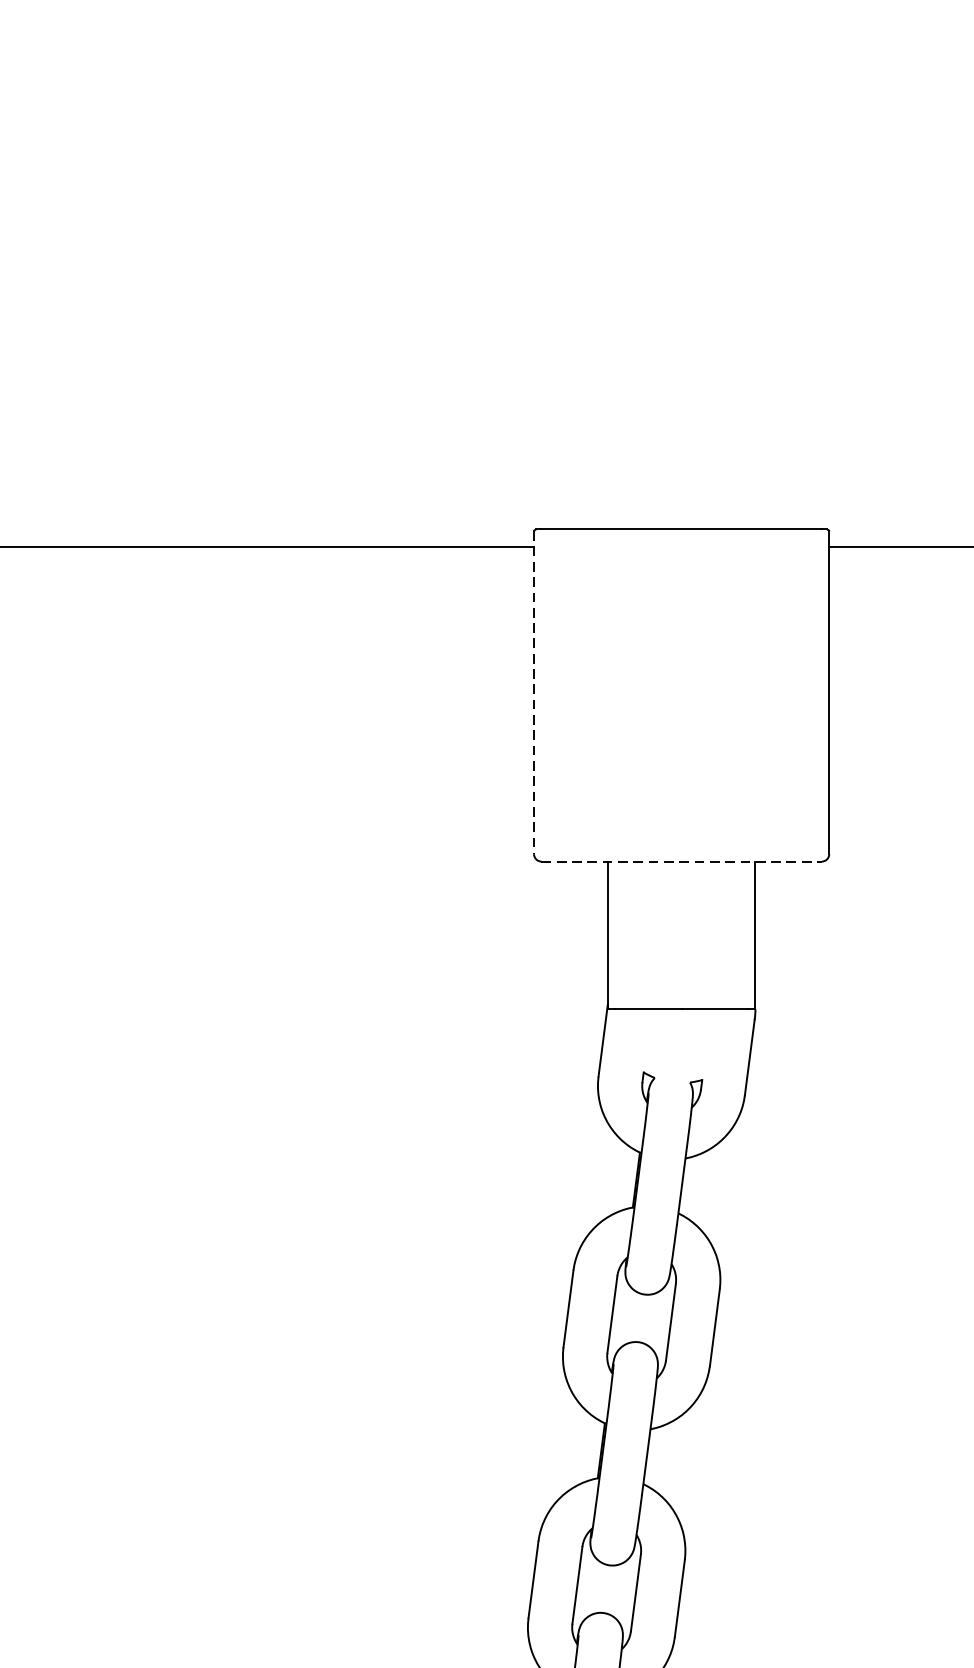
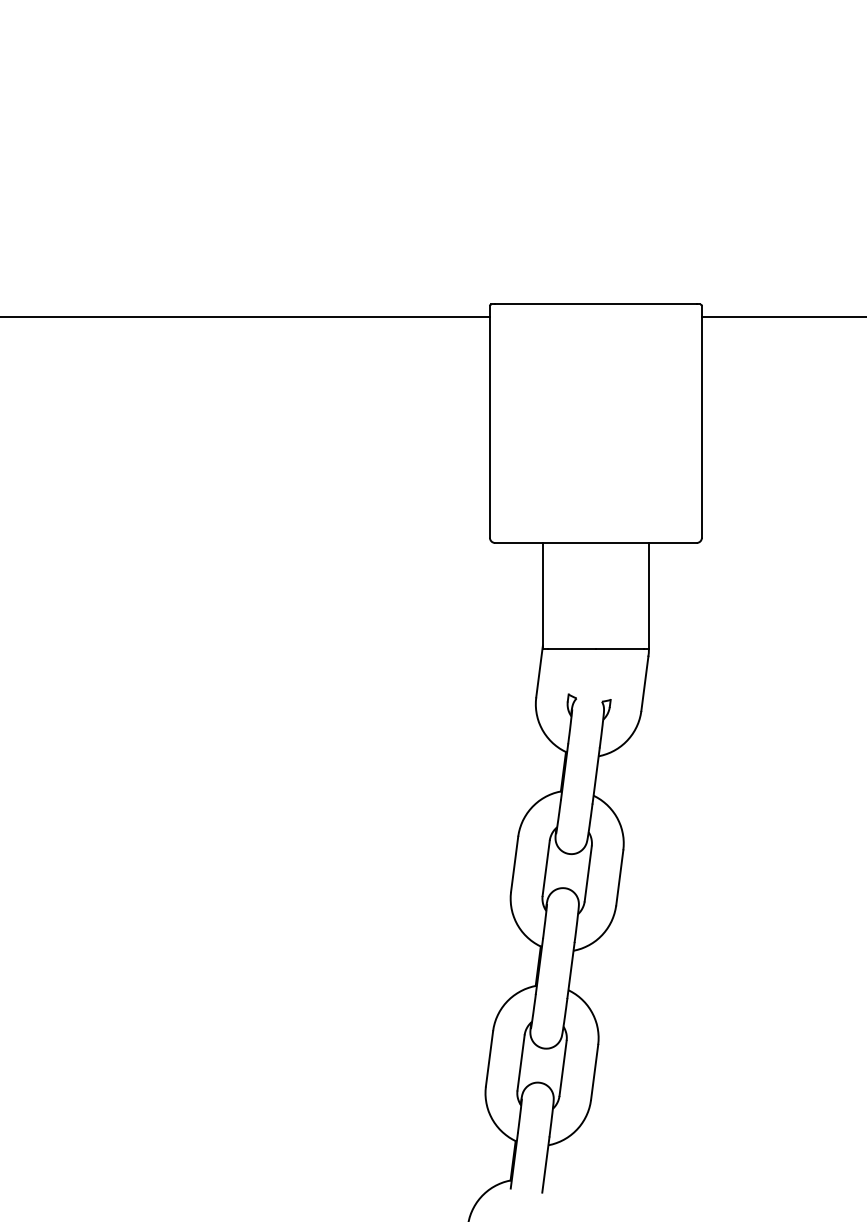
line: (533, 692) -> (489, 421), dashed -> solid
line: (681, 862) -> (595, 543), dashed -> solid

